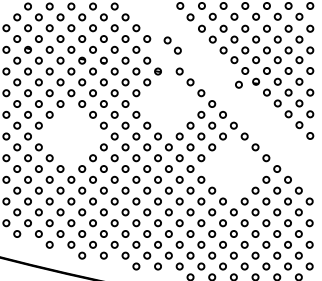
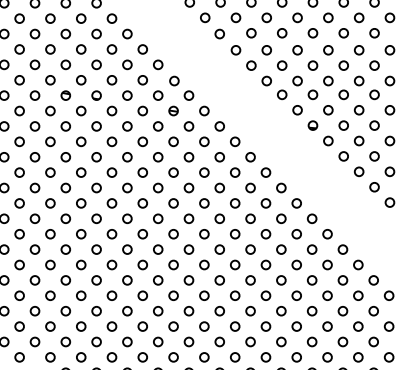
part: (172, 45) -> (181, 88), moved
circle: (238, 84) -> (287, 129), removed
part: (168, 103) -> (188, 156), added
part: (70, 136) -> (49, 203), added
part: (233, 168) -> (280, 248), added

